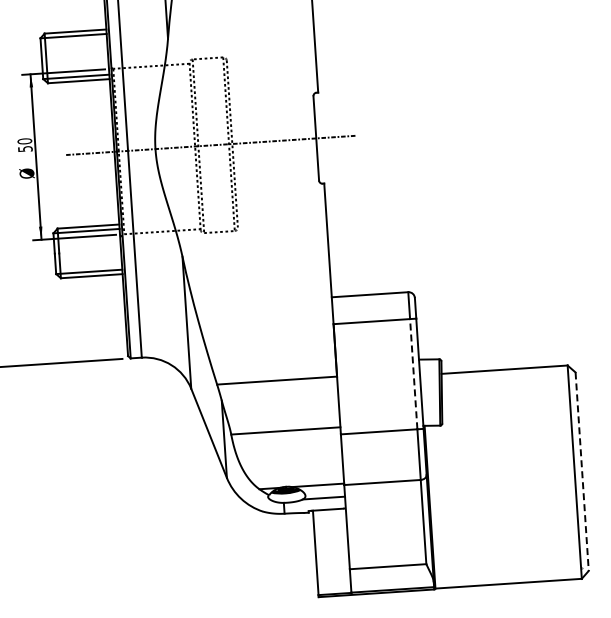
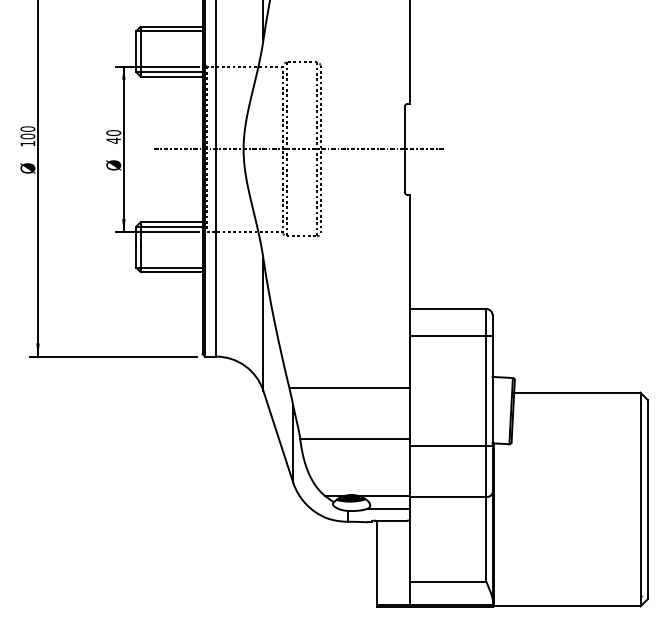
text: (25, 148) -> (113, 140), 50 -> 40
line: (413, 373) -> (486, 390), dashed -> solid
line: (581, 472) -> (647, 500), dashed -> solid

